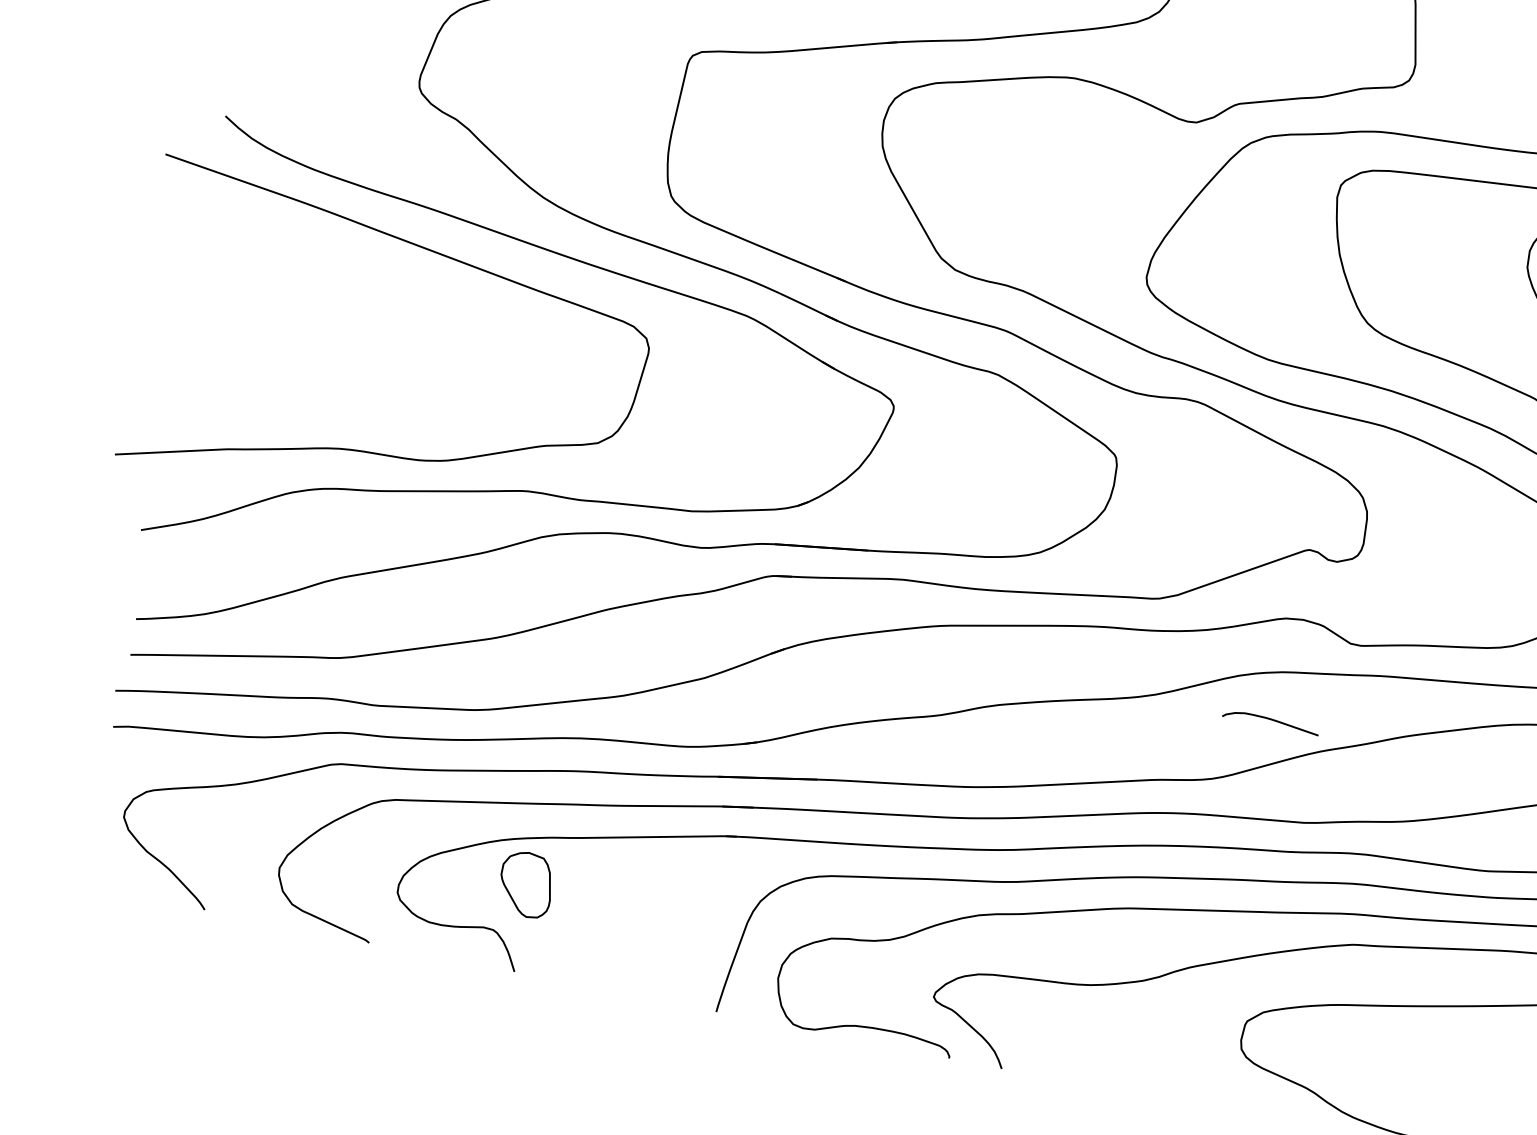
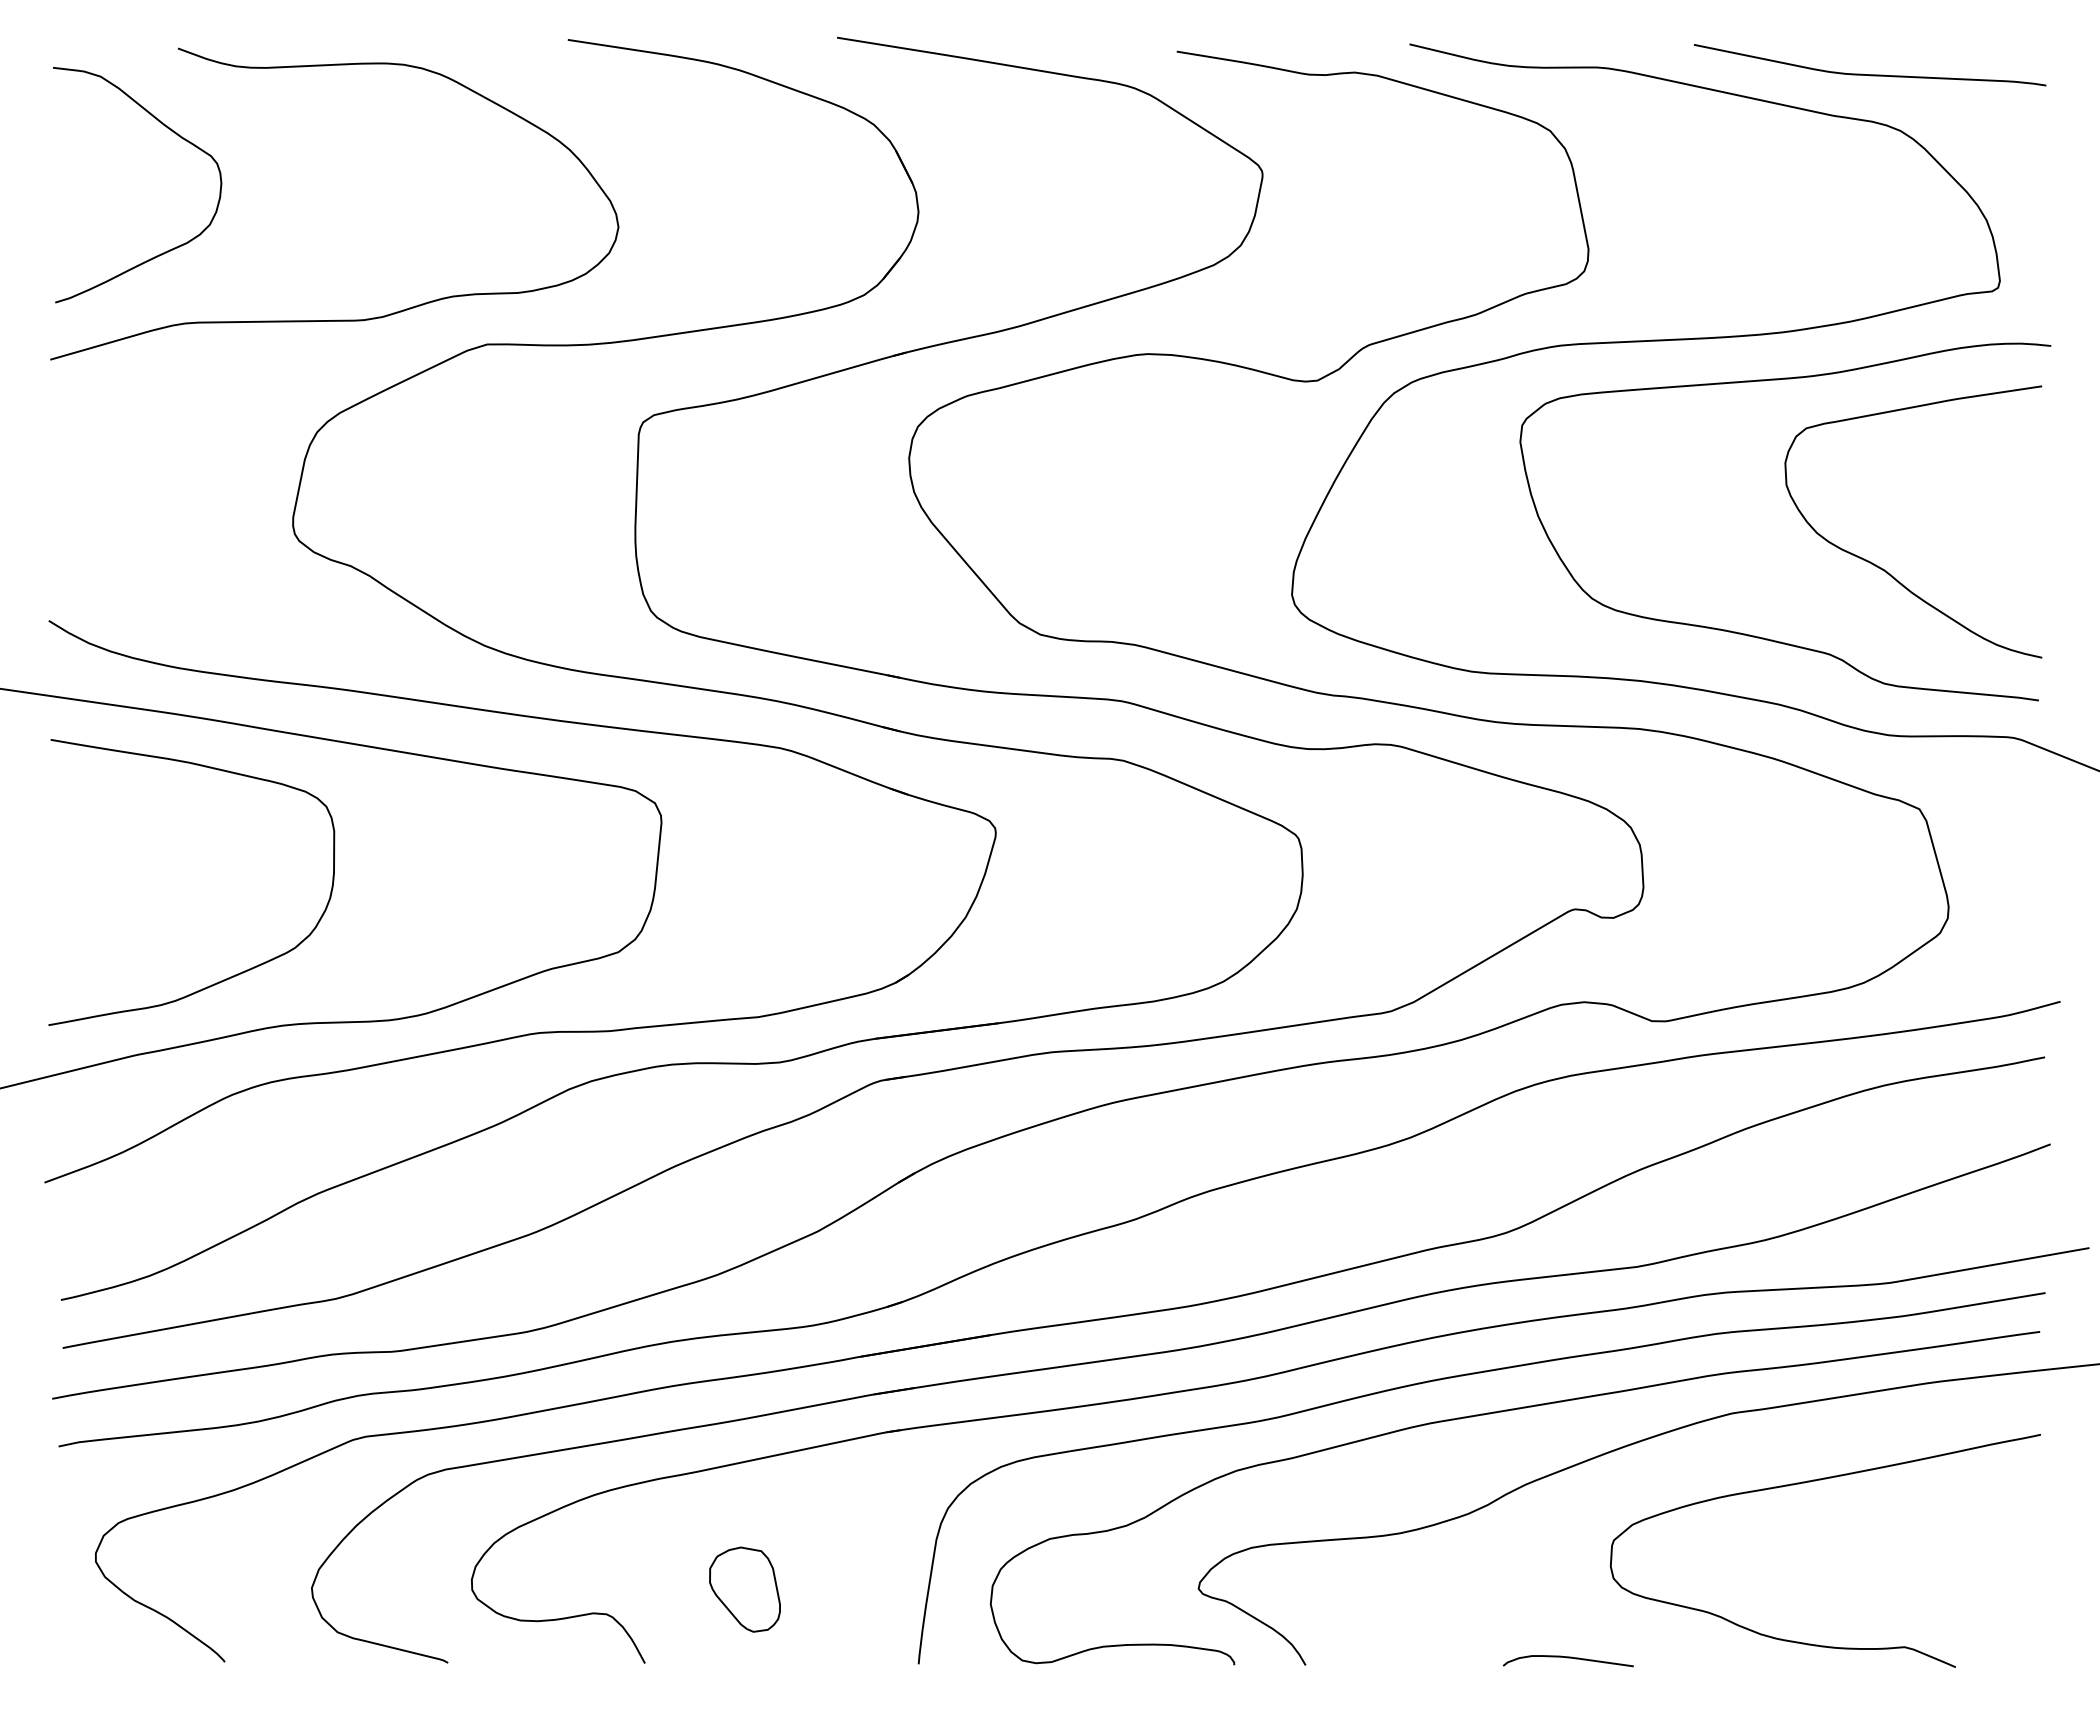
curve: (309, 404) -> (232, 975), added
curve: (1270, 720) -> (1567, 1658), moved
part: (525, 884) -> (744, 1589), moved

